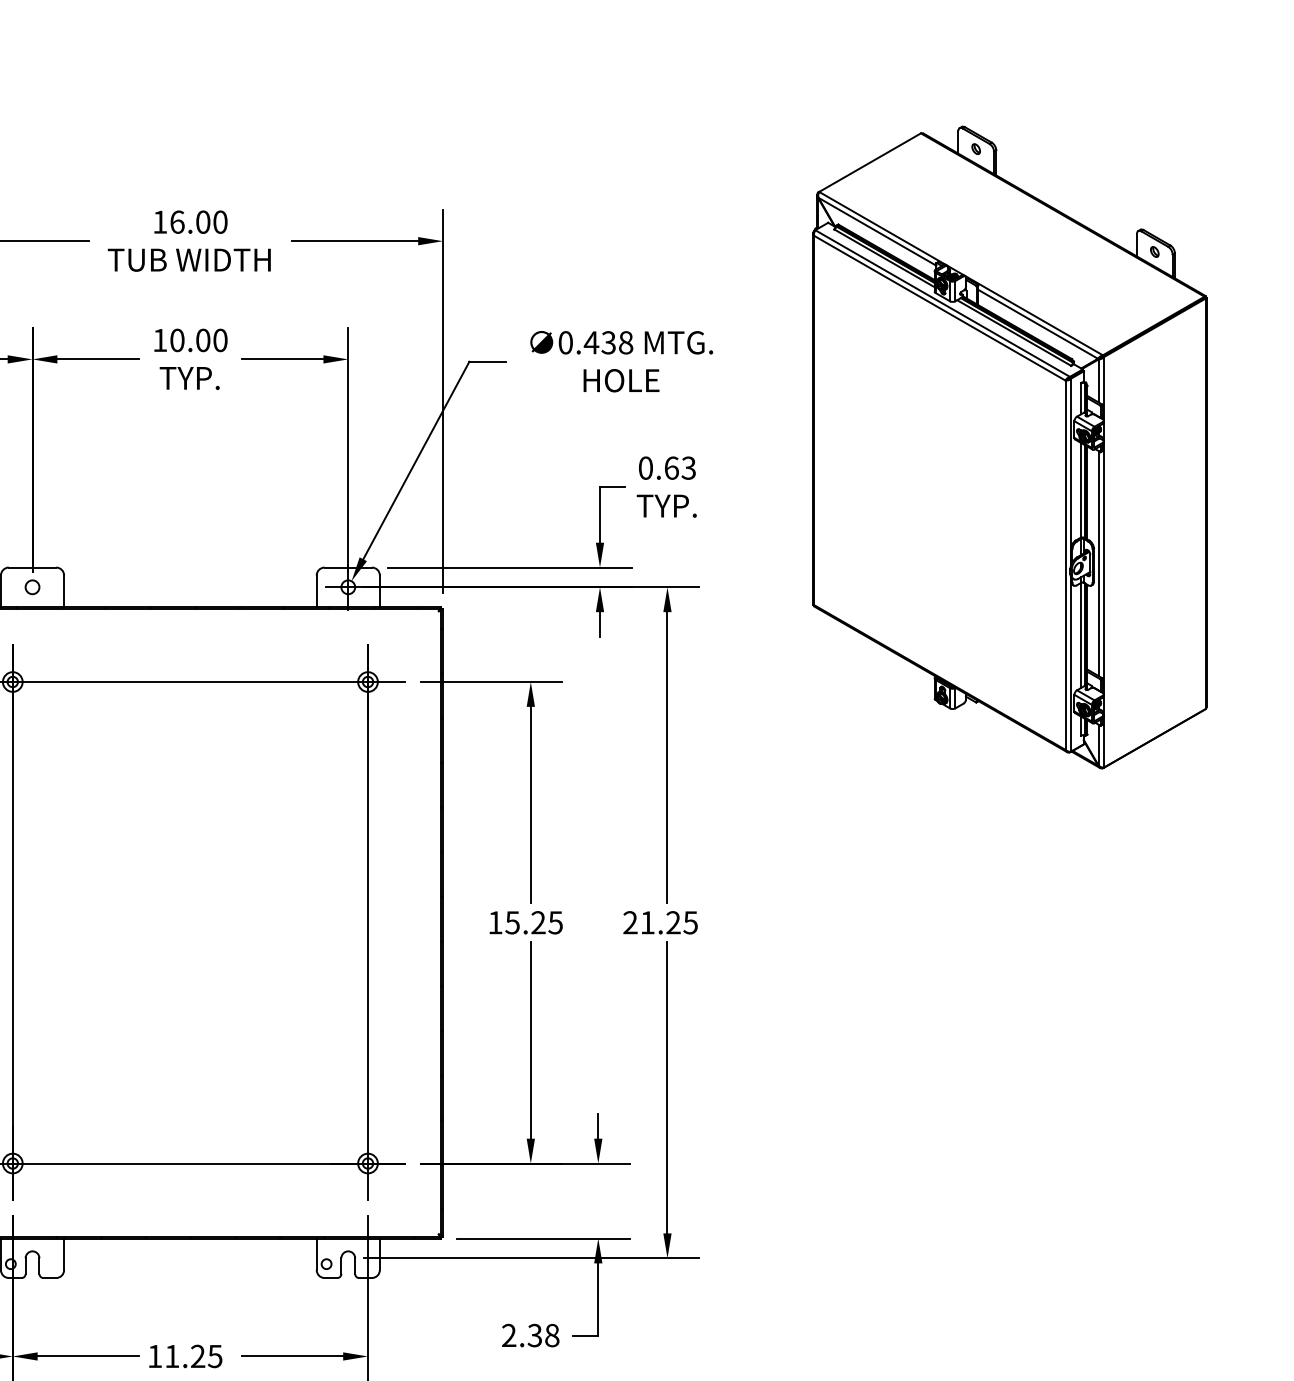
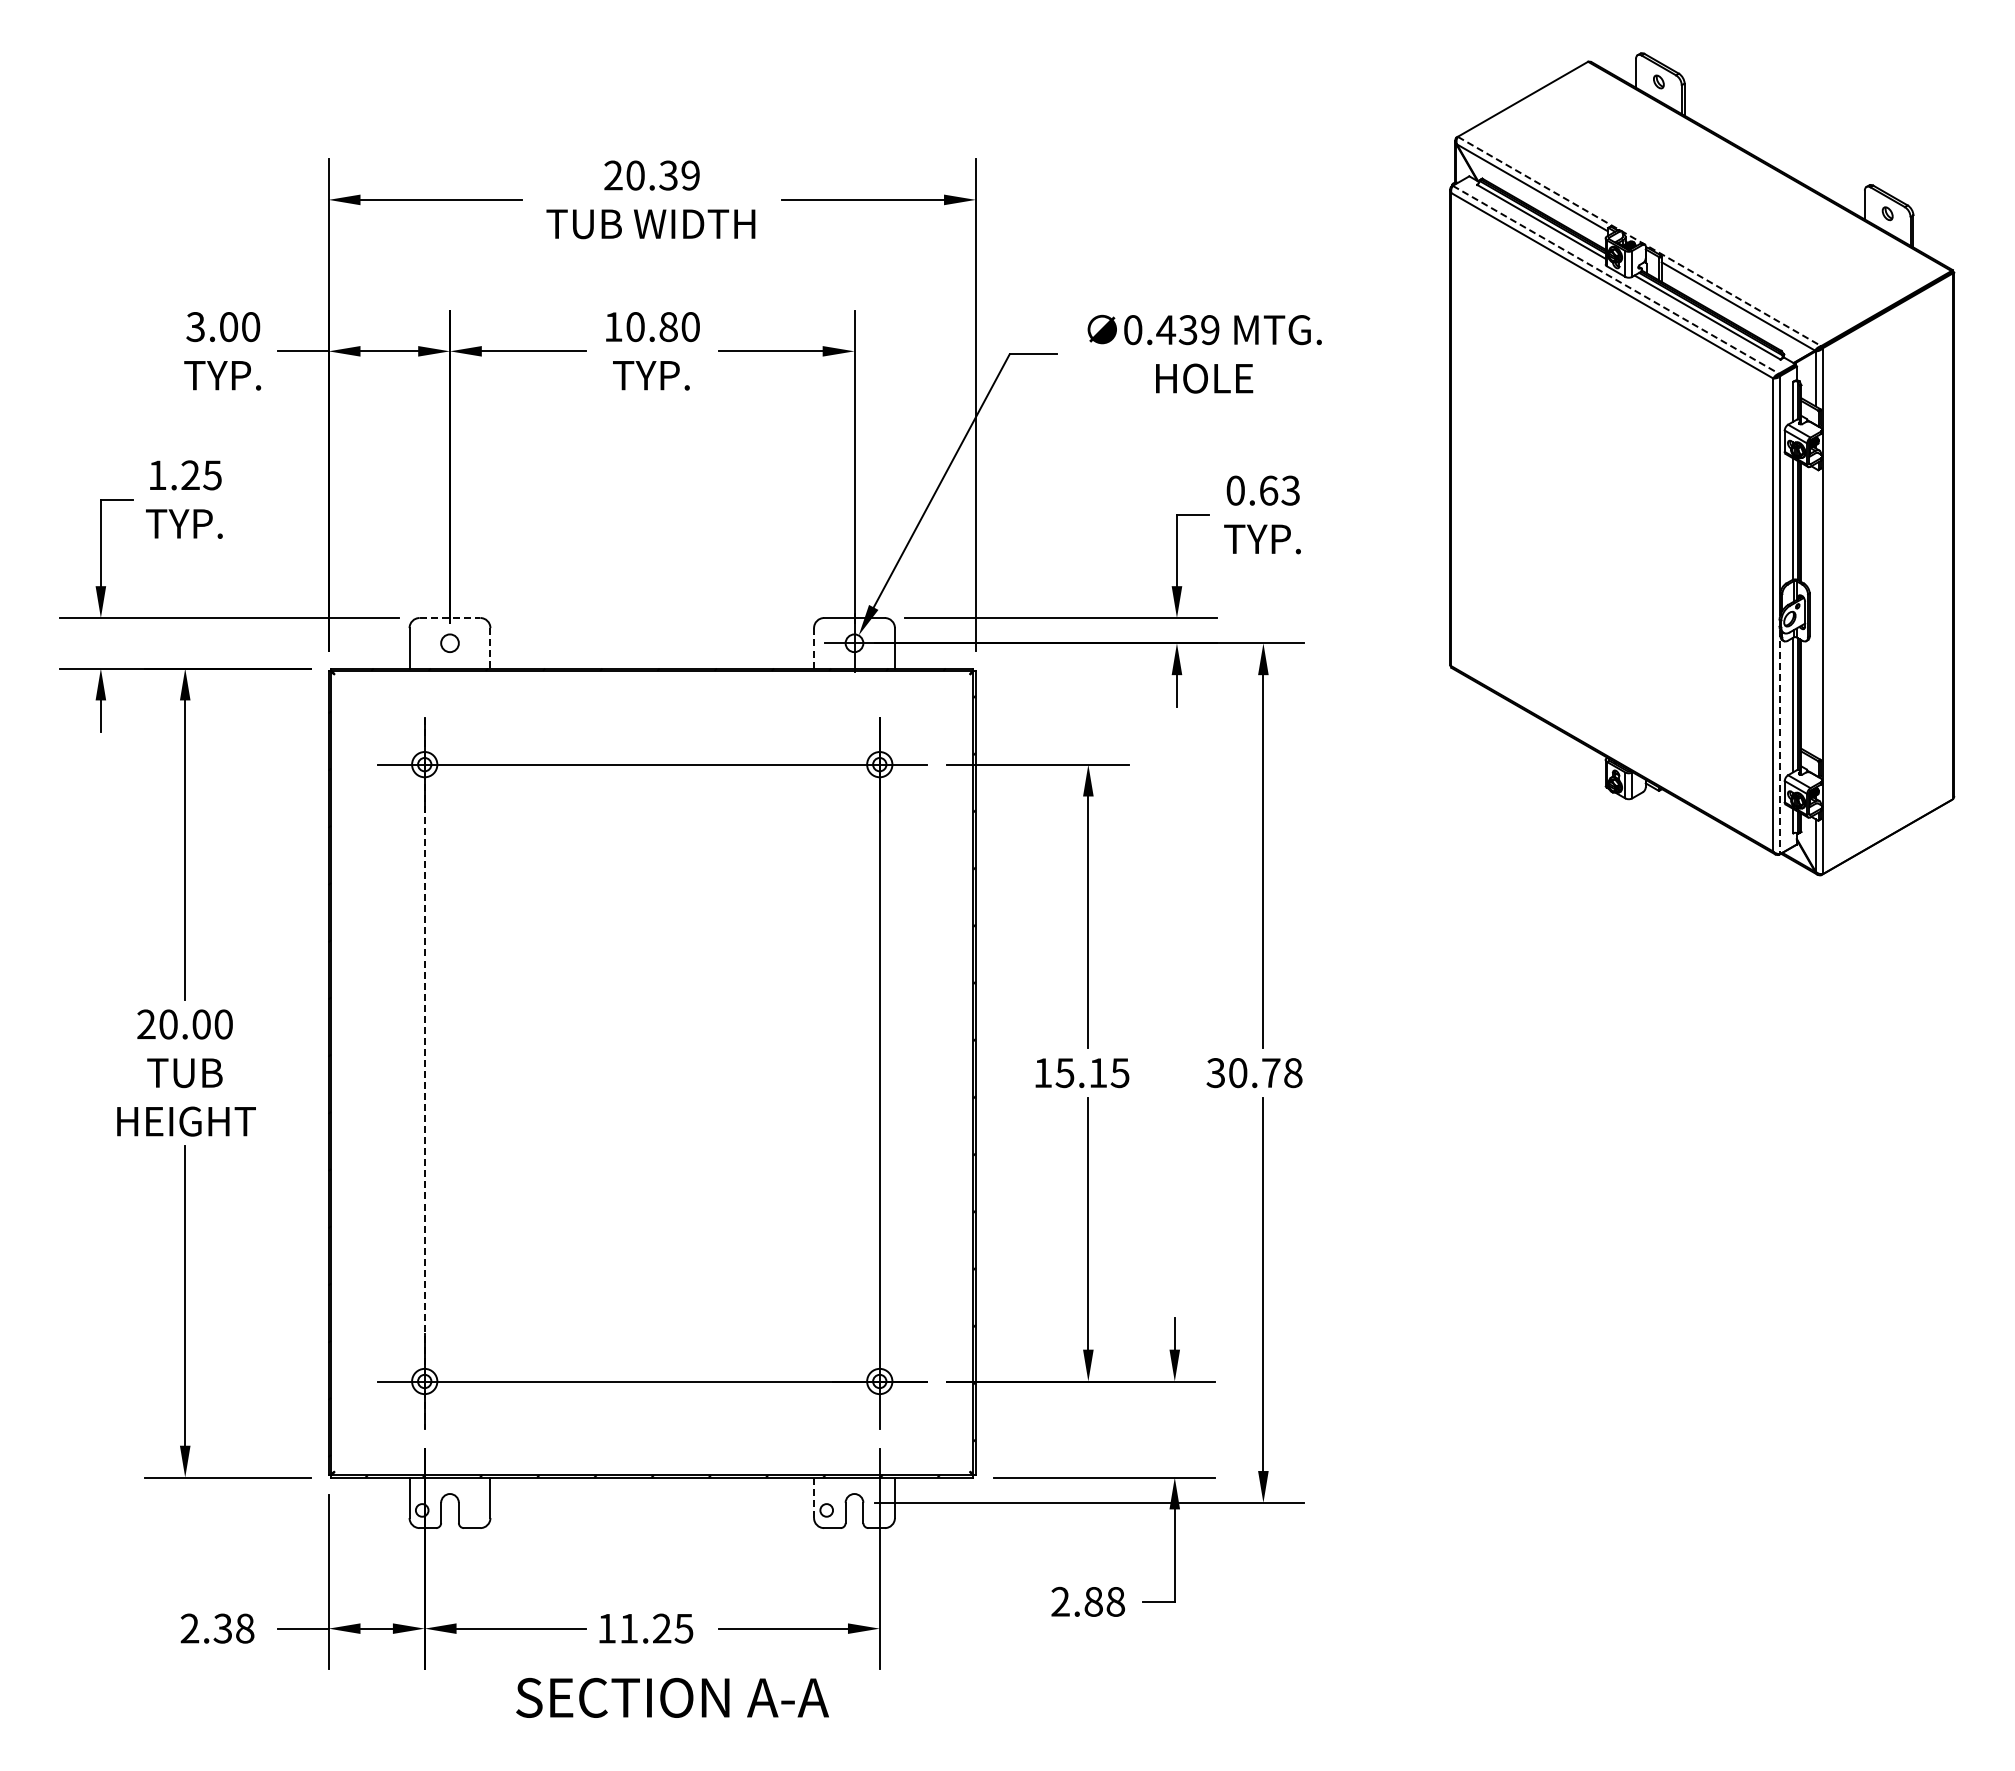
text: (189, 222) -> (651, 175), 16.00 -> 20.39
line: (961, 273) -> (1639, 241), solid -> dashed
line: (943, 304) -> (1616, 280), solid -> dashed
text: (203, 340) -> (668, 326), 10.00 -> 10.80
text: (626, 343) -> (1210, 330), 0.438 -> 0.439
line: (1098, 563) -> (1815, 612), removed
line: (32, 567) -> (450, 618), solid -> dashed
line: (317, 590) -> (814, 647), solid -> dashed
line: (64, 591) -> (490, 648), solid -> dashed
line: (1071, 664) -> (1780, 742), solid -> dashed
text: (538, 922) -> (1098, 1072), 15.25 -> 15.15
line: (12, 923) -> (424, 1073), solid -> dashed
text: (660, 923) -> (1254, 1073), 21.25 -> 30.78
line: (317, 1254) -> (814, 1497), solid -> dashed
text: (534, 1335) -> (1093, 1601), 2.38 -> 2.88

